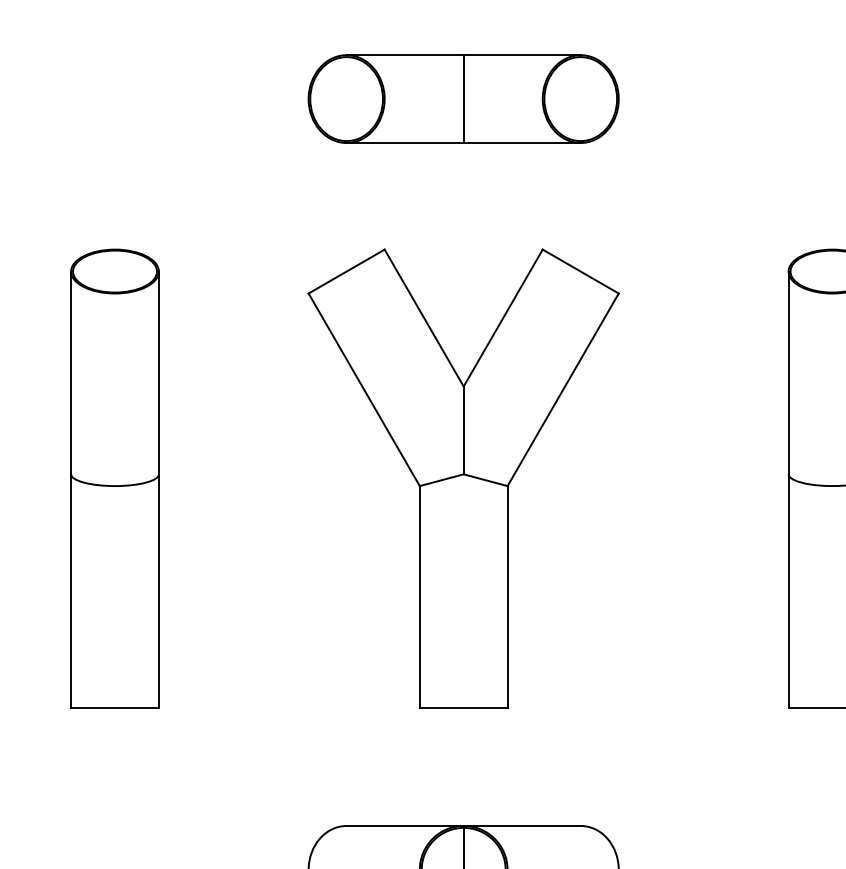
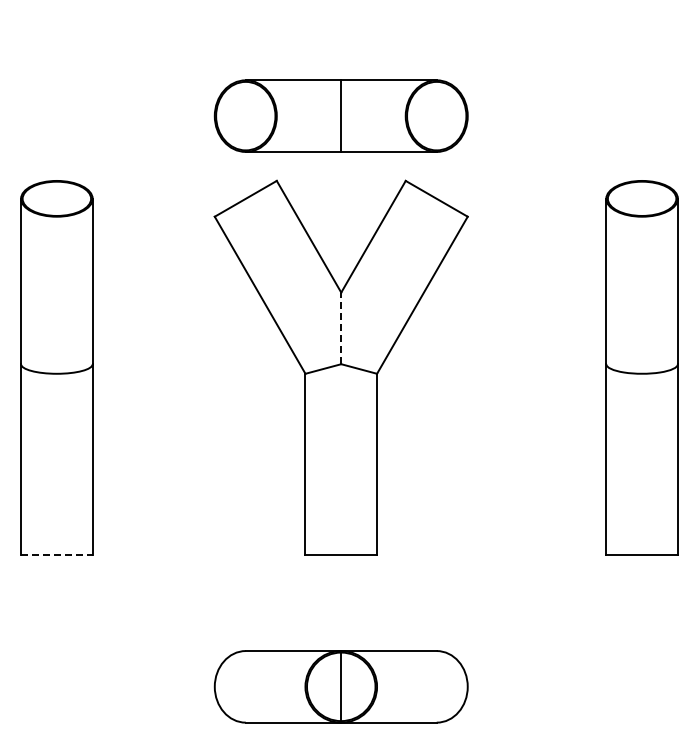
part: (462, 98) -> (340, 115), moved
line: (463, 430) -> (341, 328), solid -> dashed
line: (114, 708) -> (56, 555), solid -> dashed

